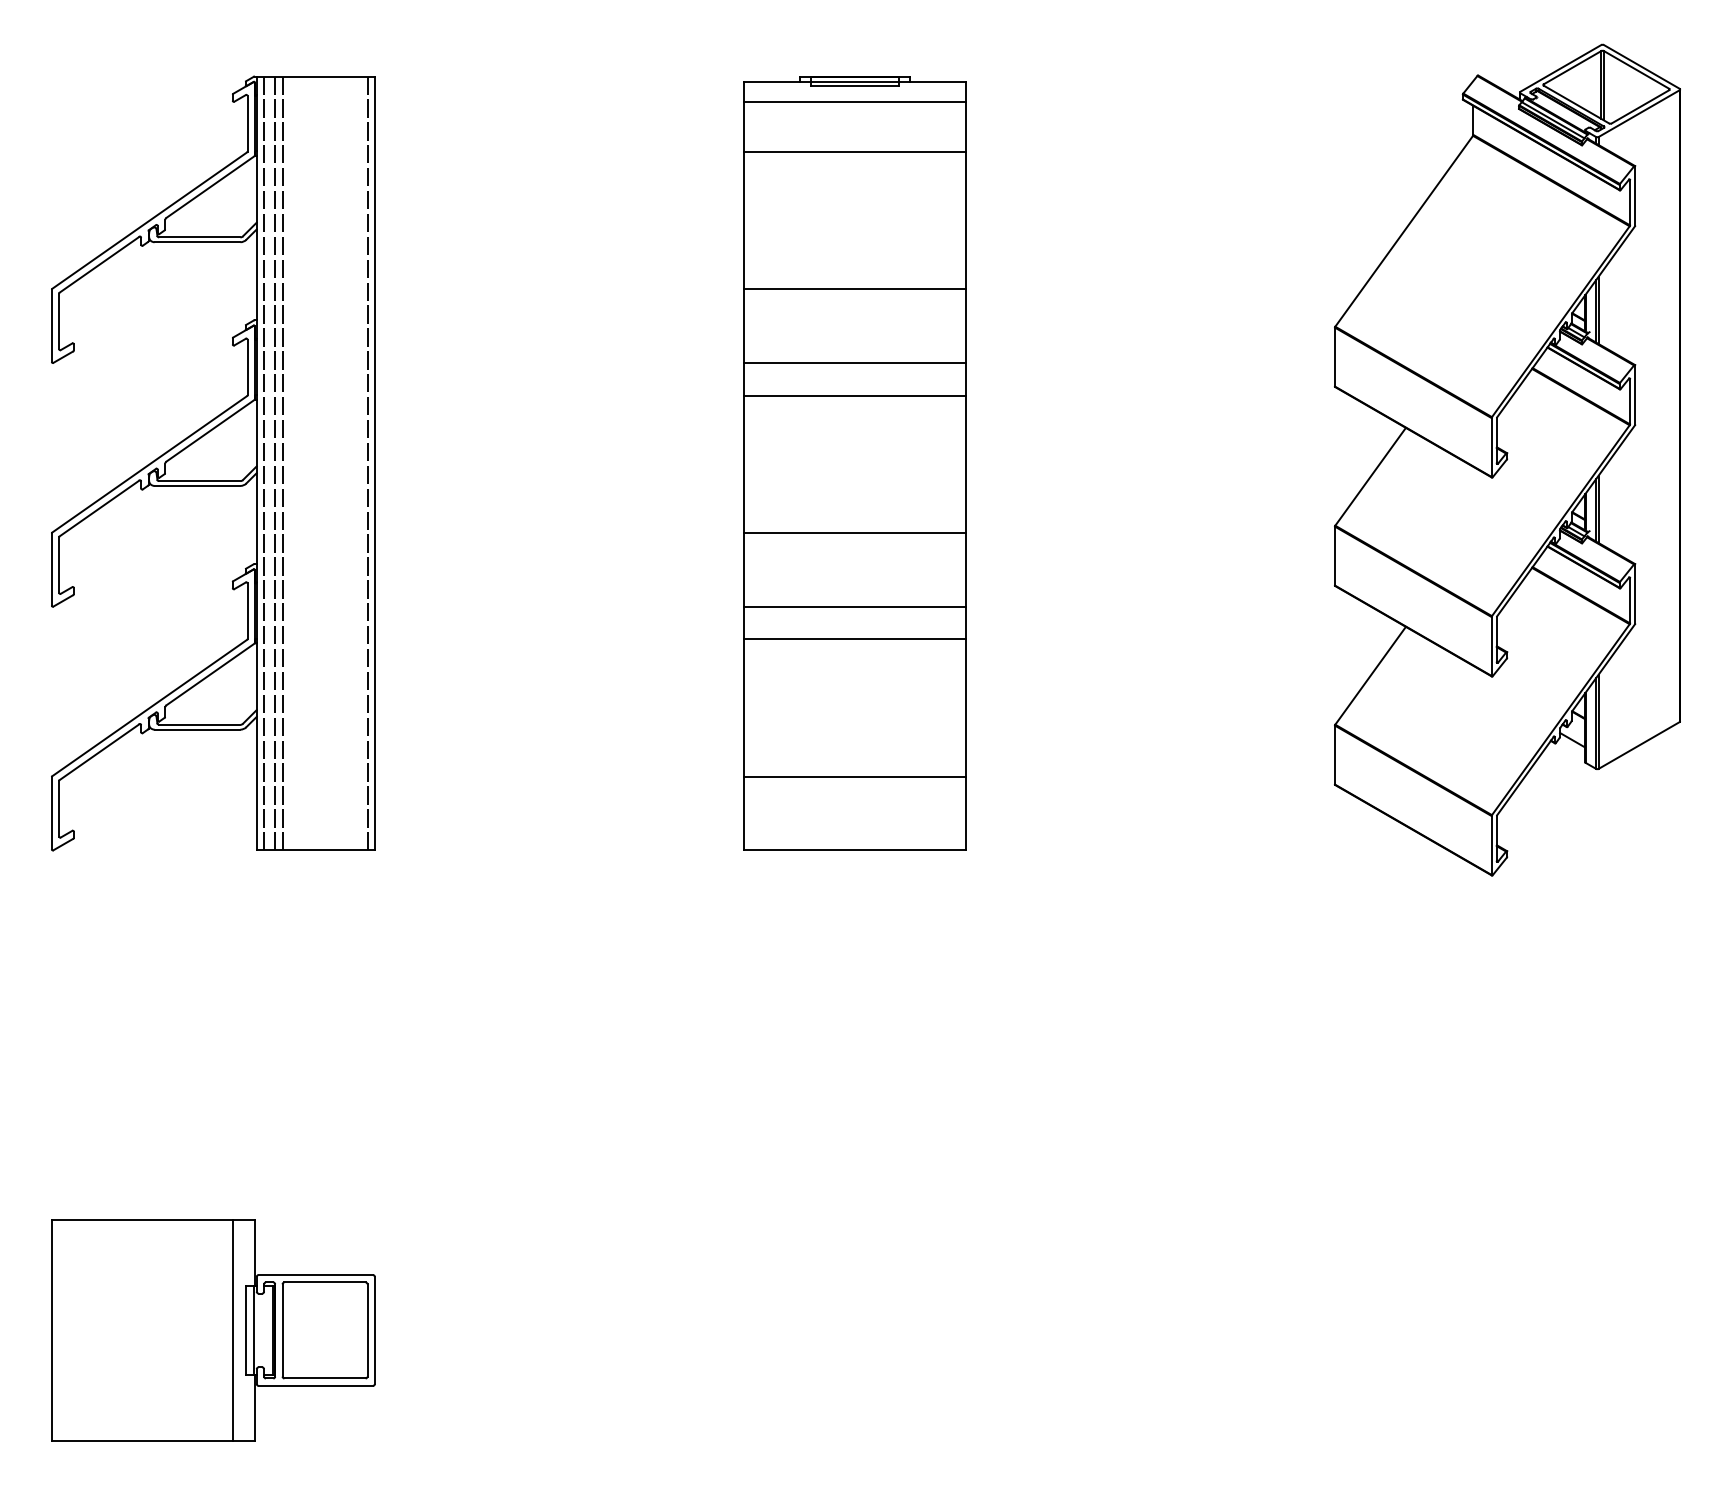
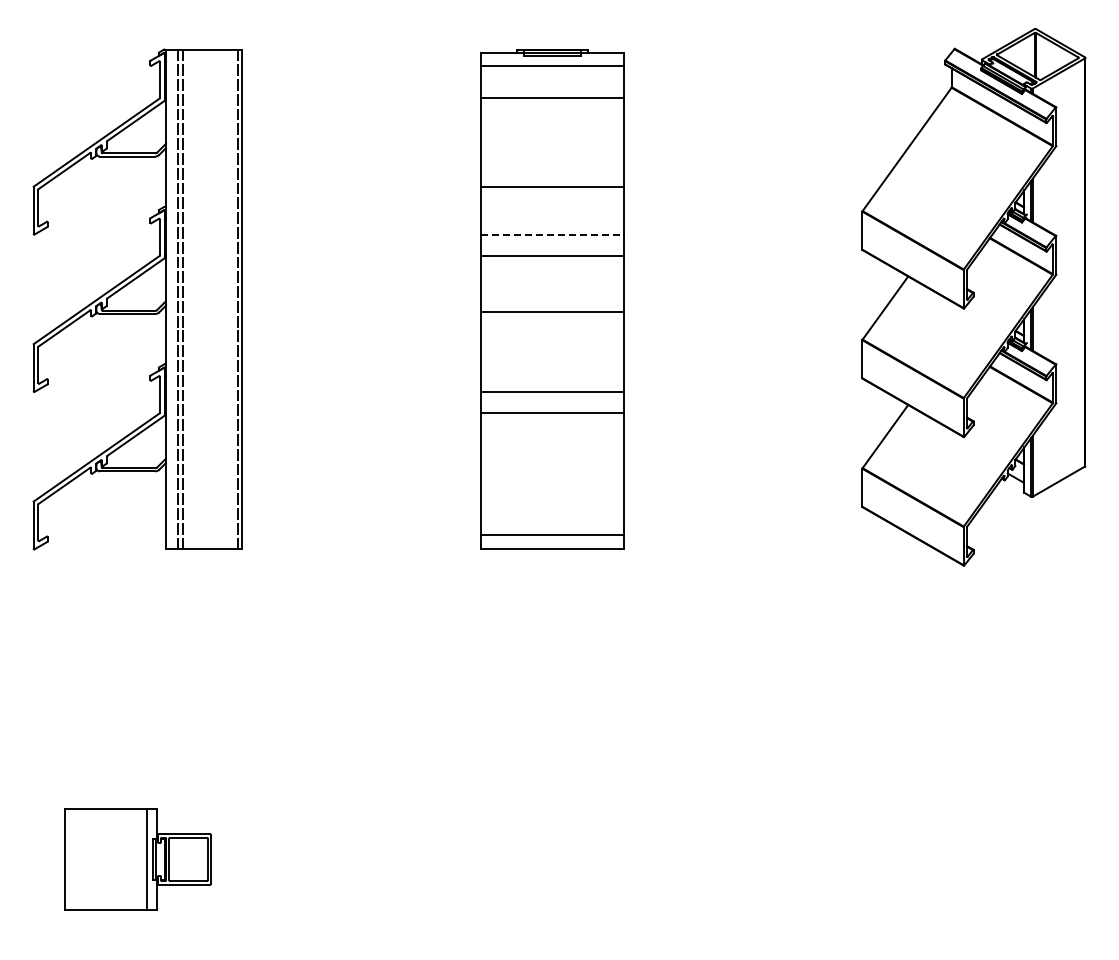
line: (855, 362) -> (552, 234), solid -> dashed
line: (263, 463) -> (170, 299), removed
line: (853, 533) -> (551, 312), moved
line: (853, 776) -> (551, 534), moved
part: (214, 1330) -> (138, 859), size x0.7

